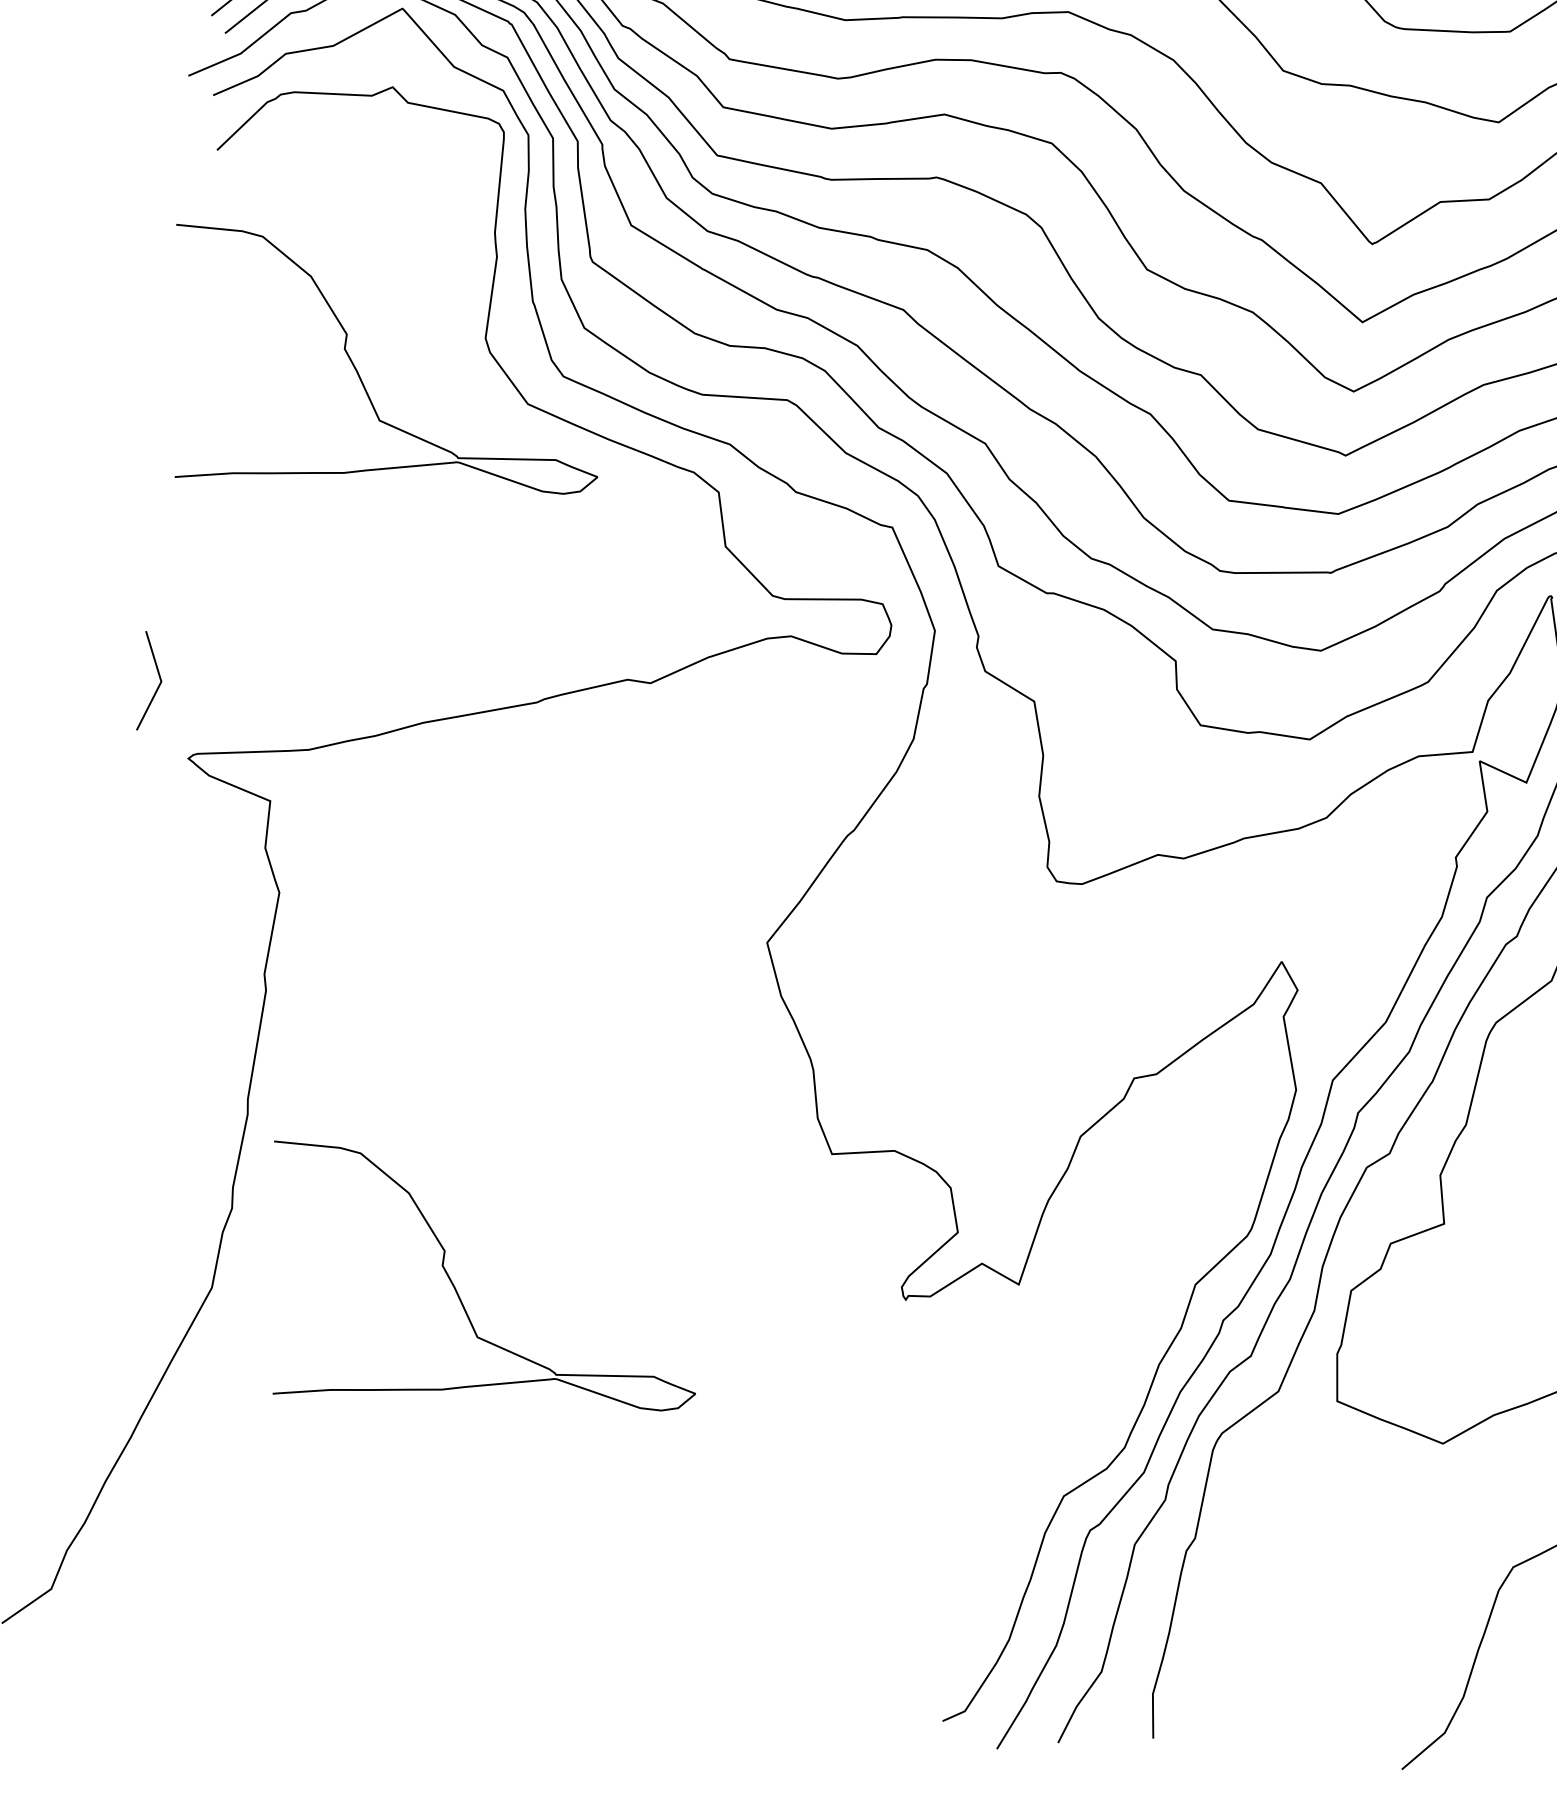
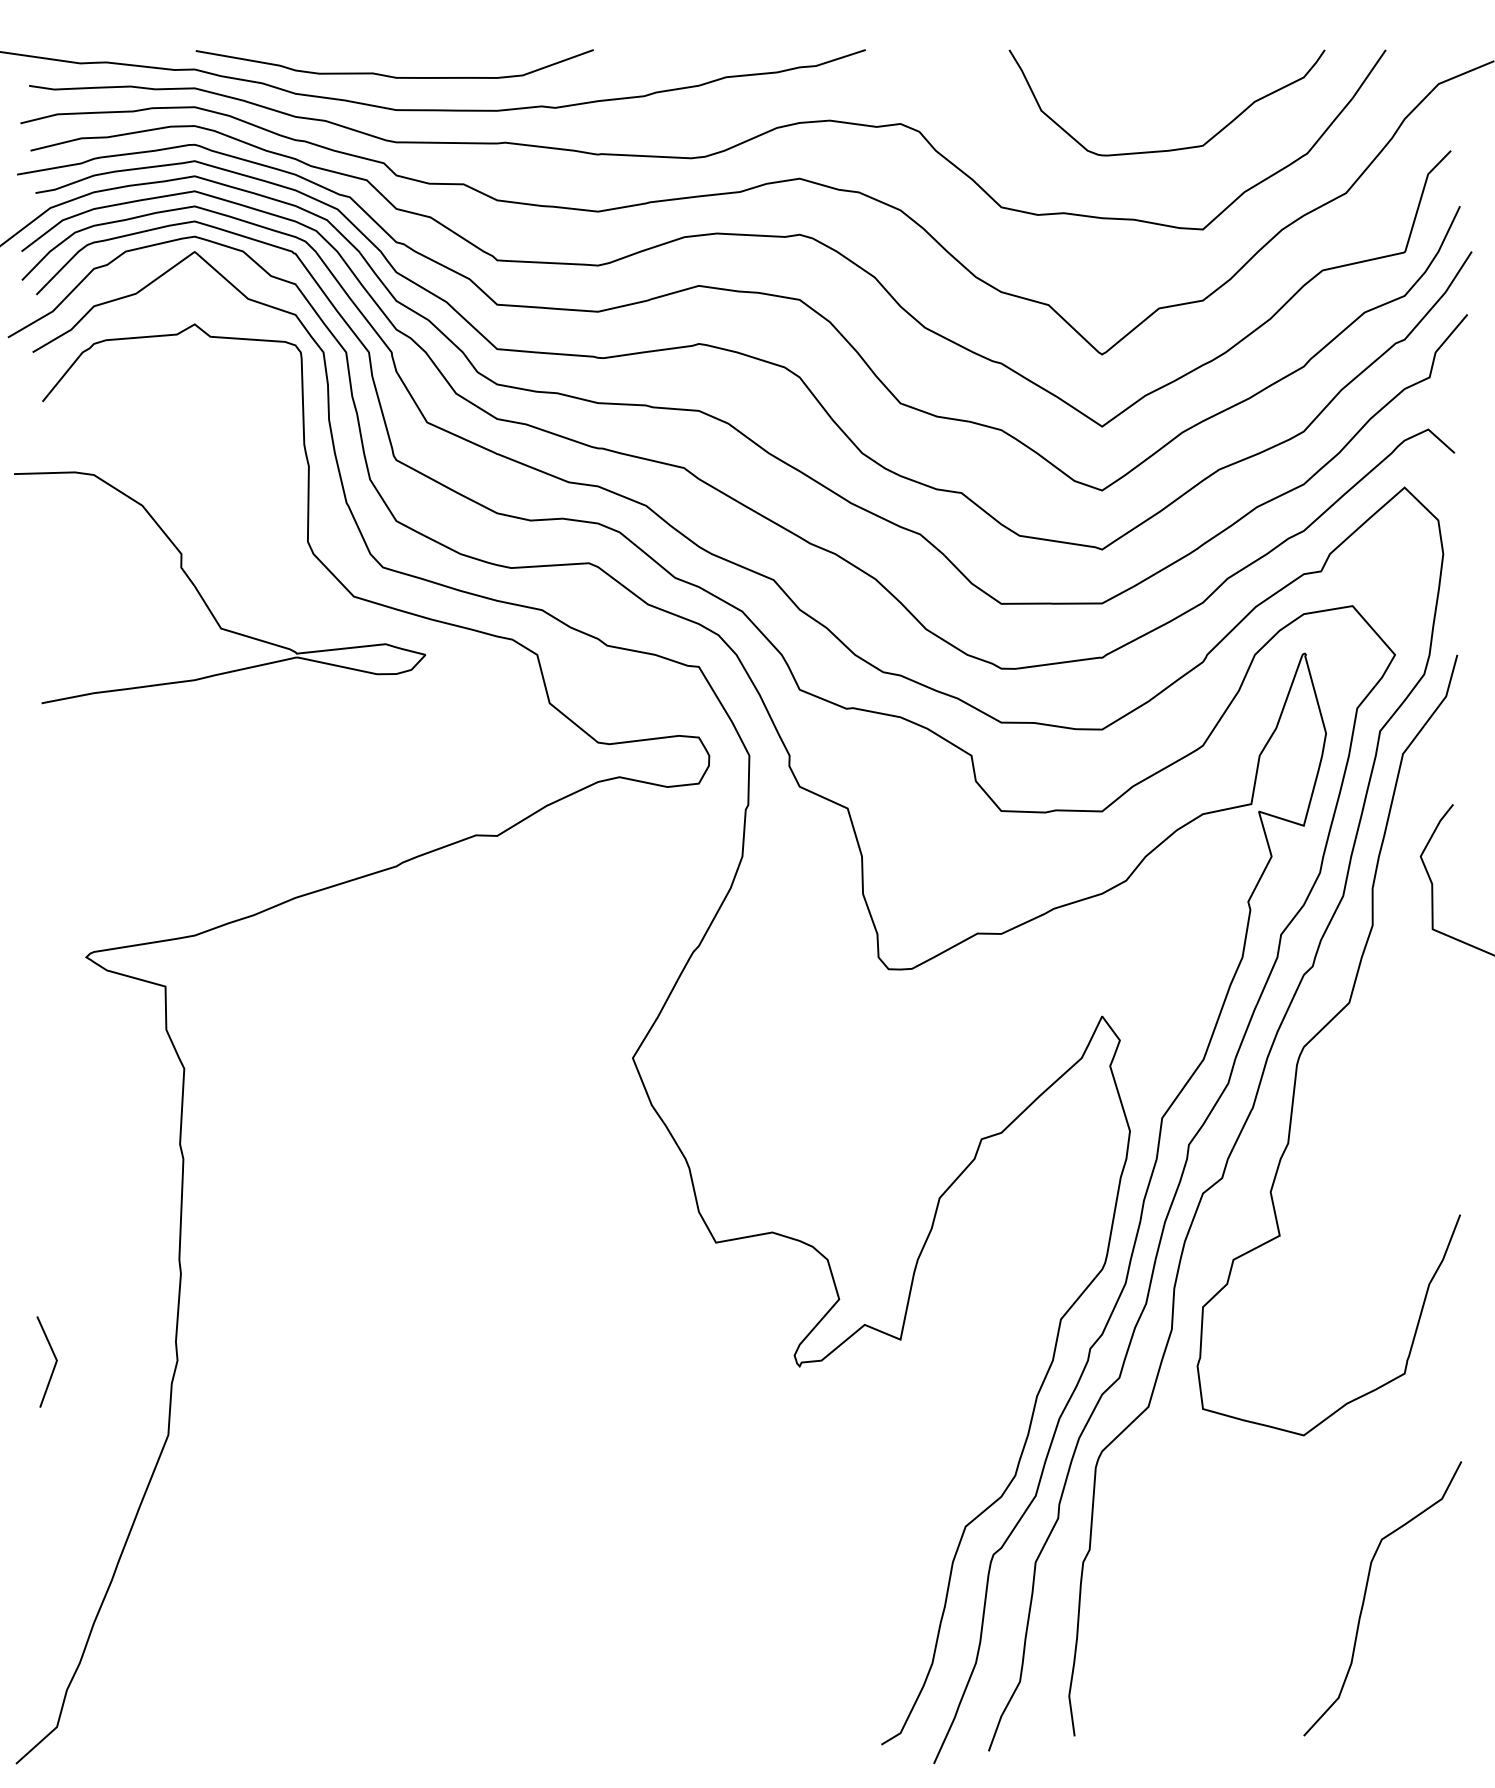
line: (158, 685) -> (54, 1364), moved
curve: (463, 1303) -> (398, 1420), removed

